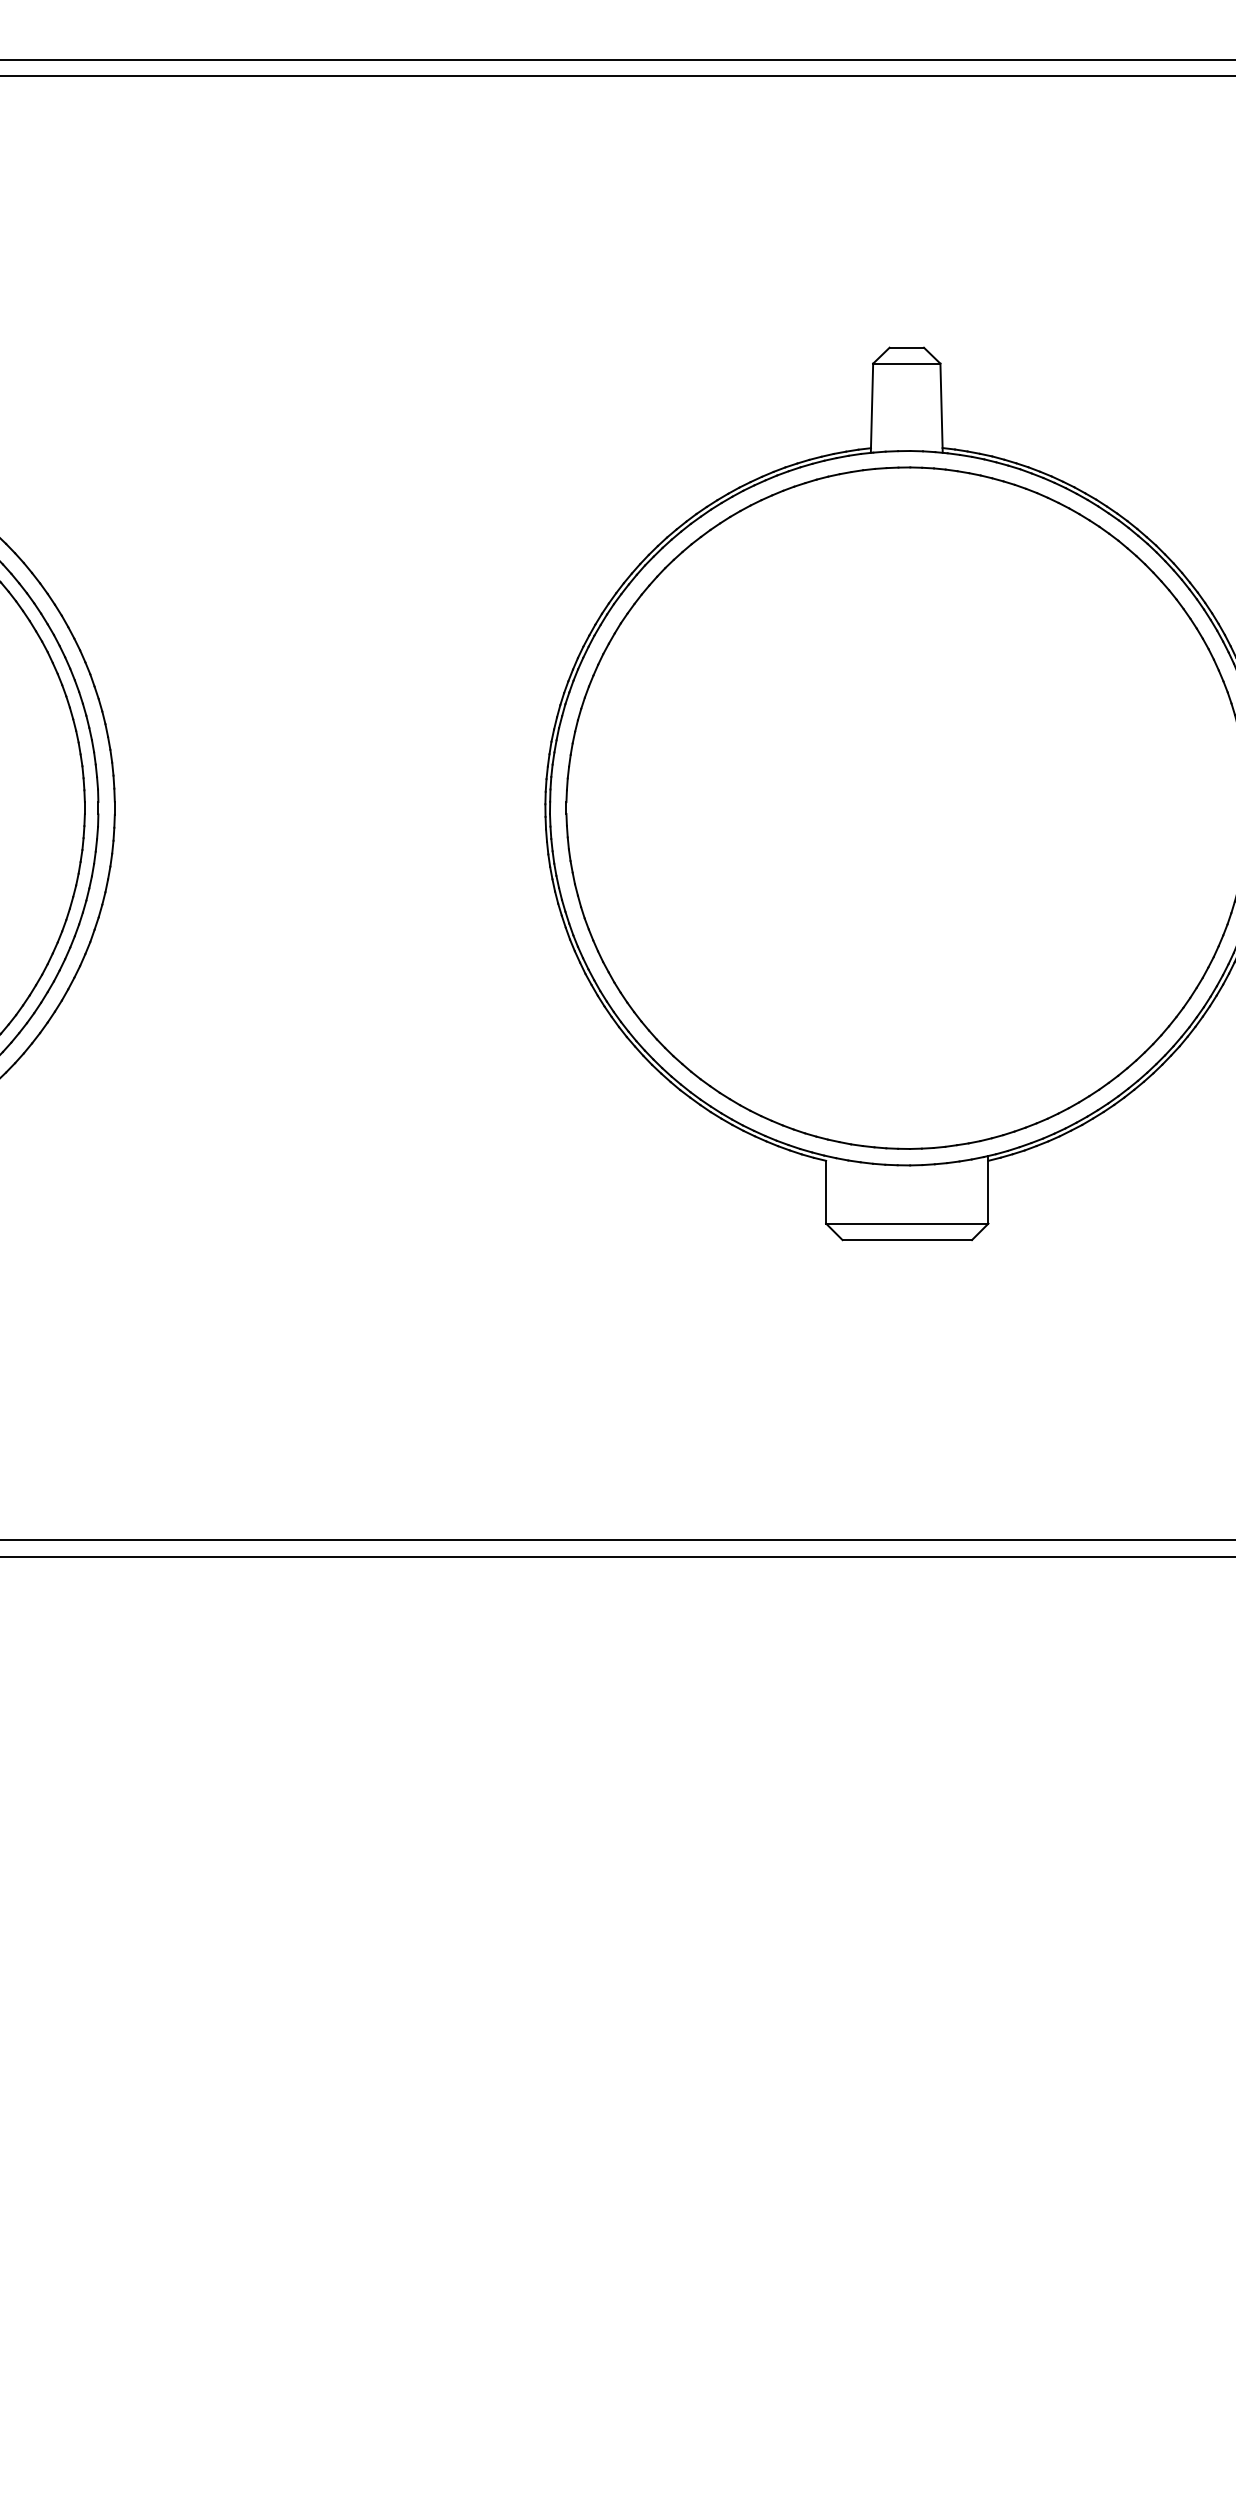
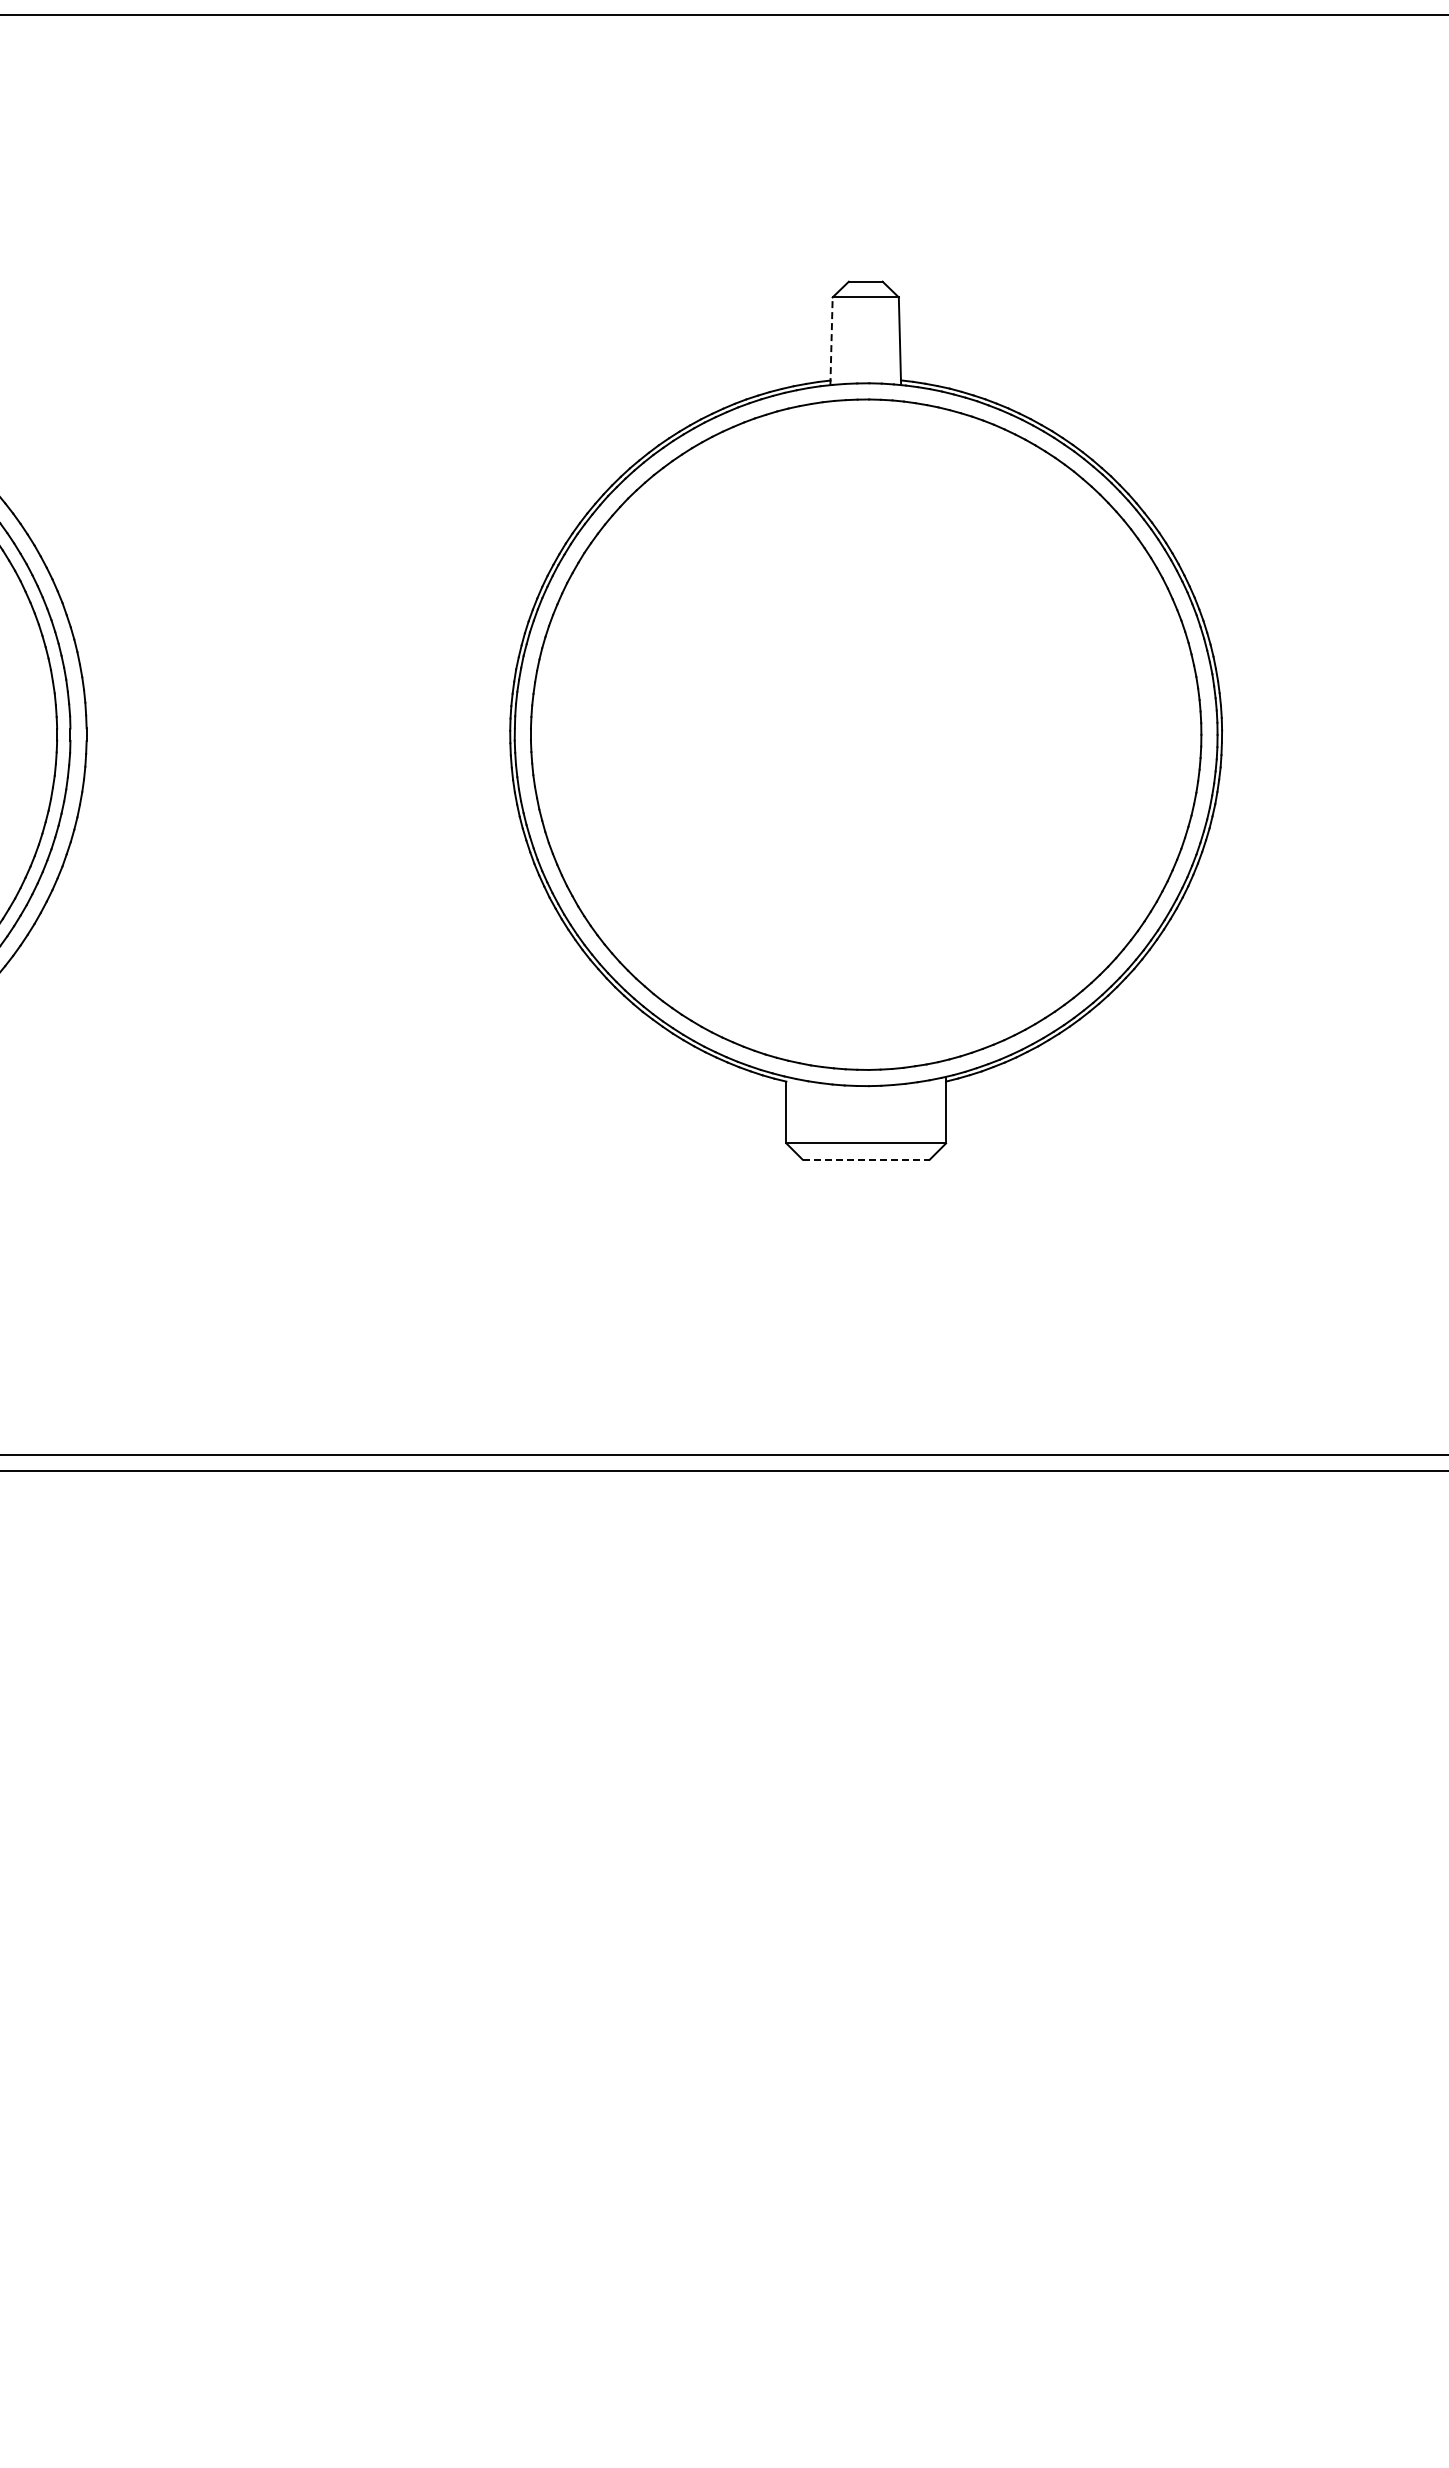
line: (871, 408) -> (831, 341), solid -> dashed
line: (907, 1240) -> (866, 1159), solid -> dashed

